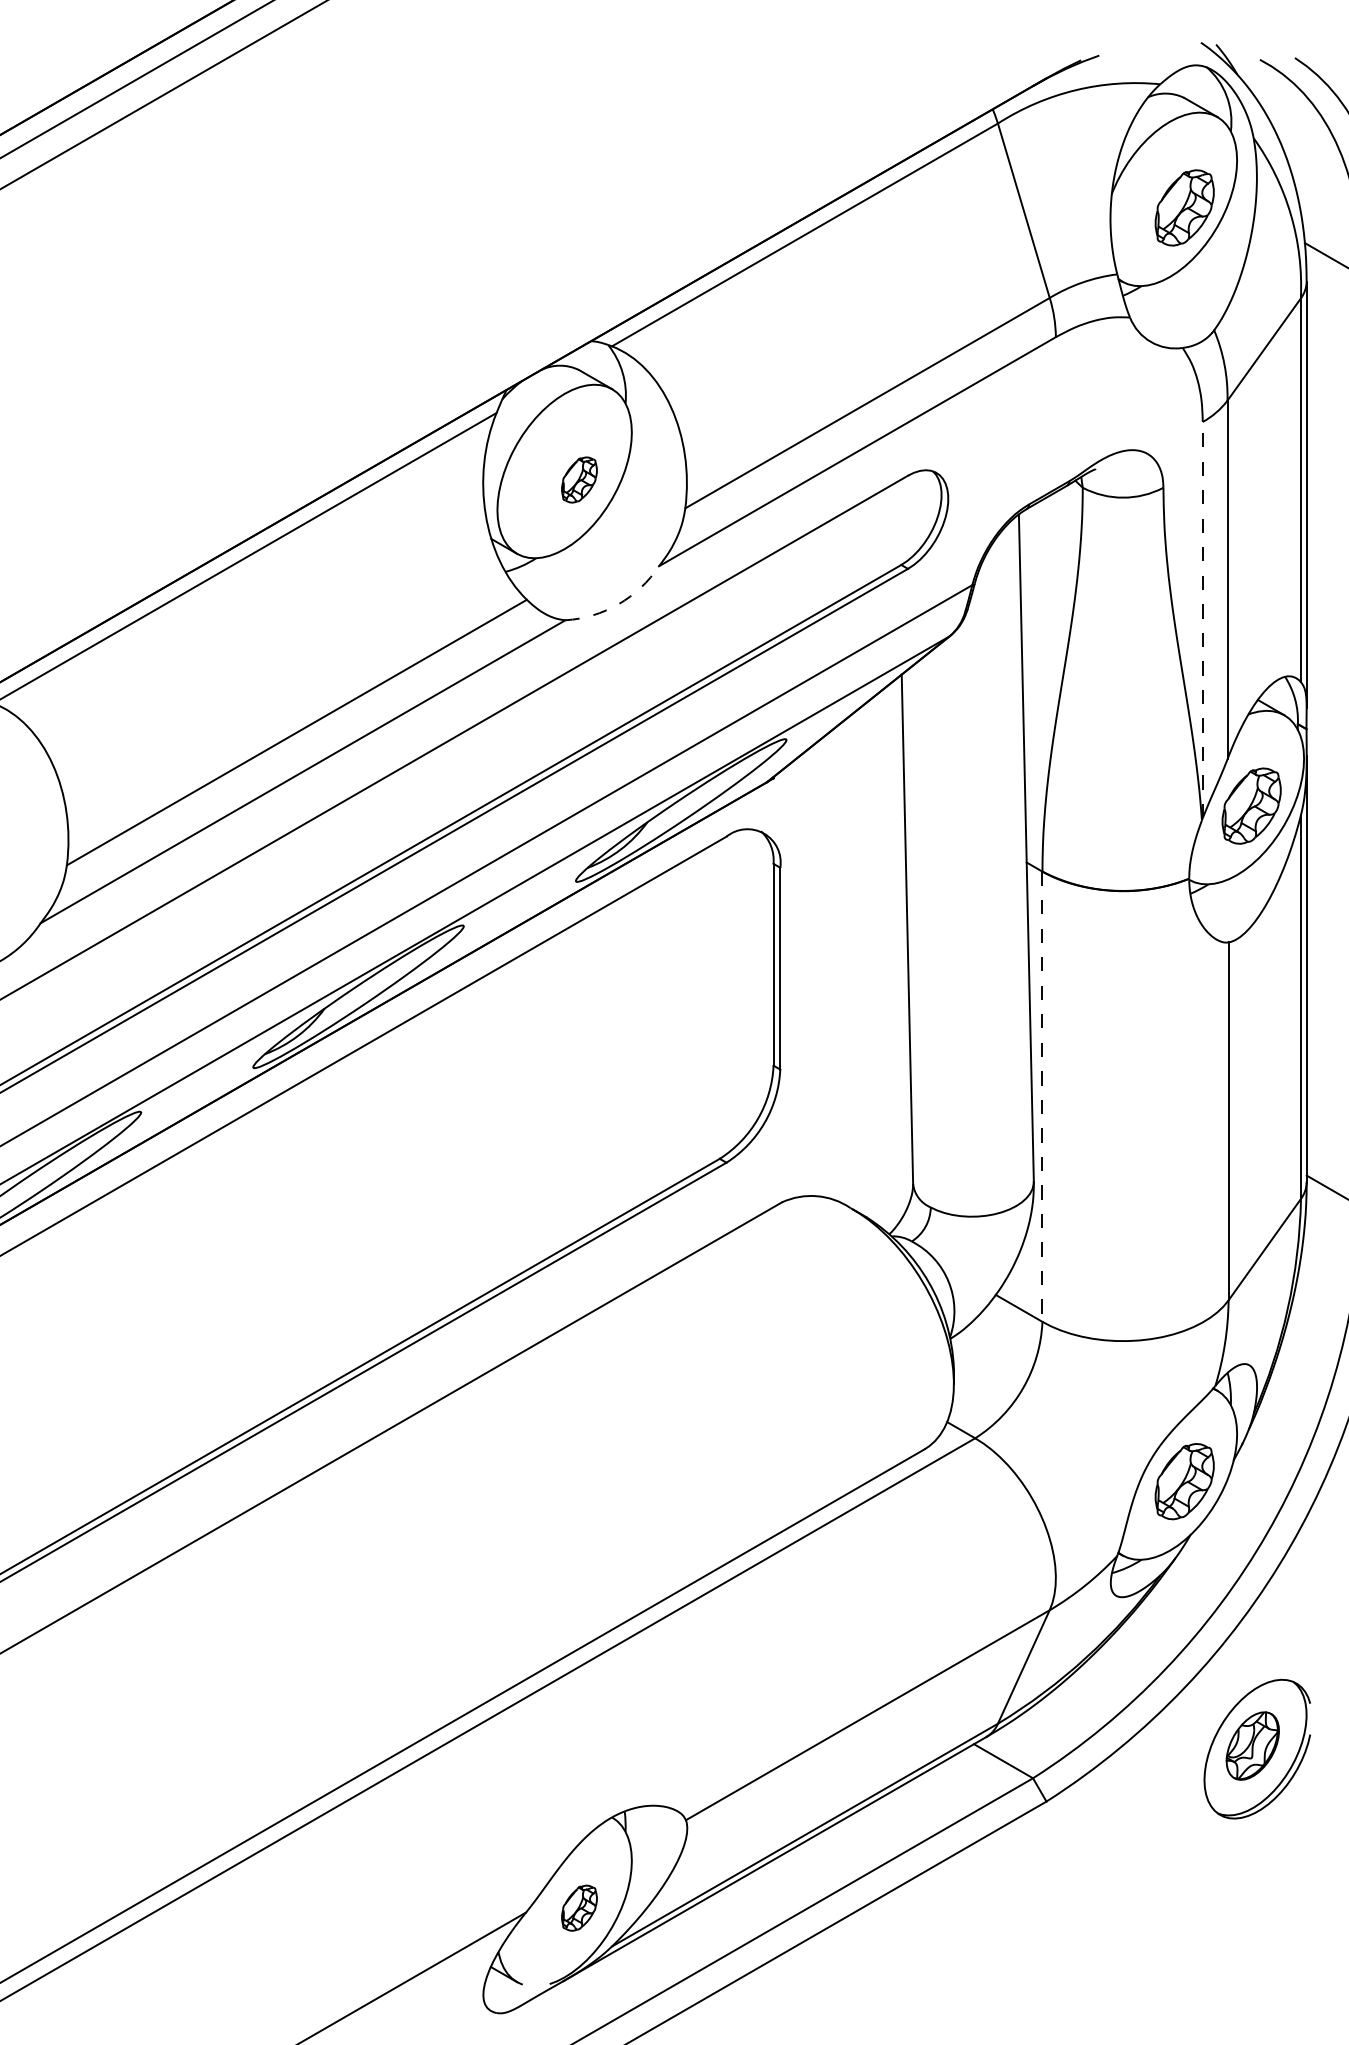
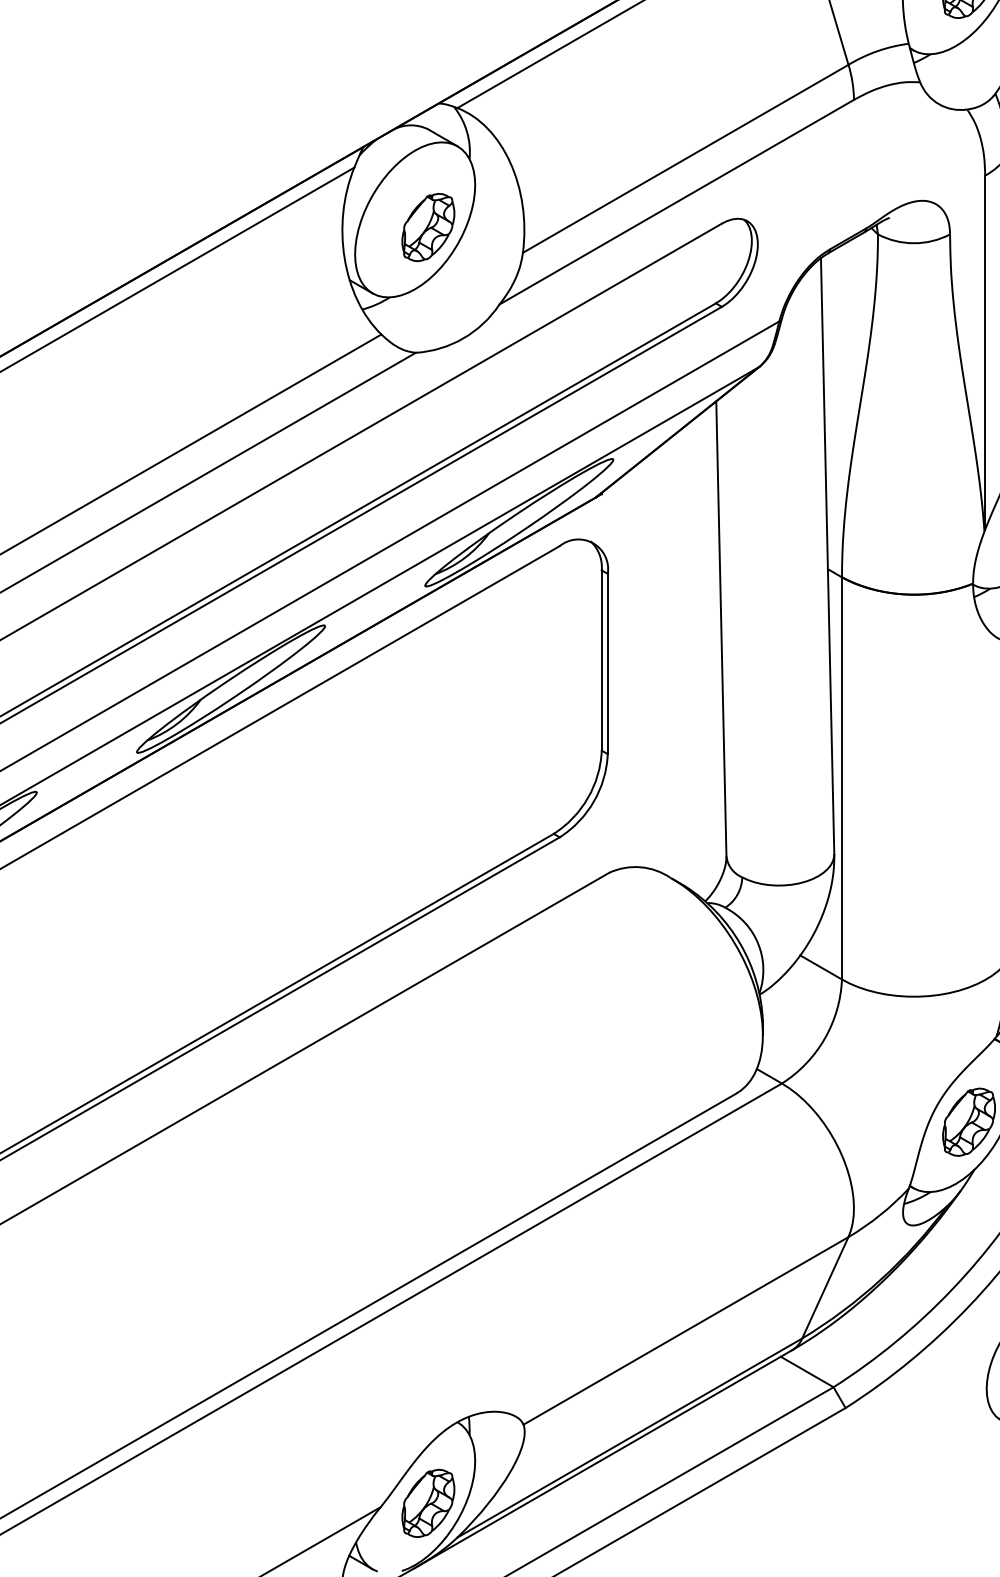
part: (579, 479) -> (428, 227), size x1.67
arc: (618, 604) -> (463, 338), dashed -> solid
line: (1202, 619) -> (984, 352), dashed -> solid
line: (1042, 1097) -> (842, 779), dashed -> solid
part: (579, 1907) -> (428, 1502), size x1.67

